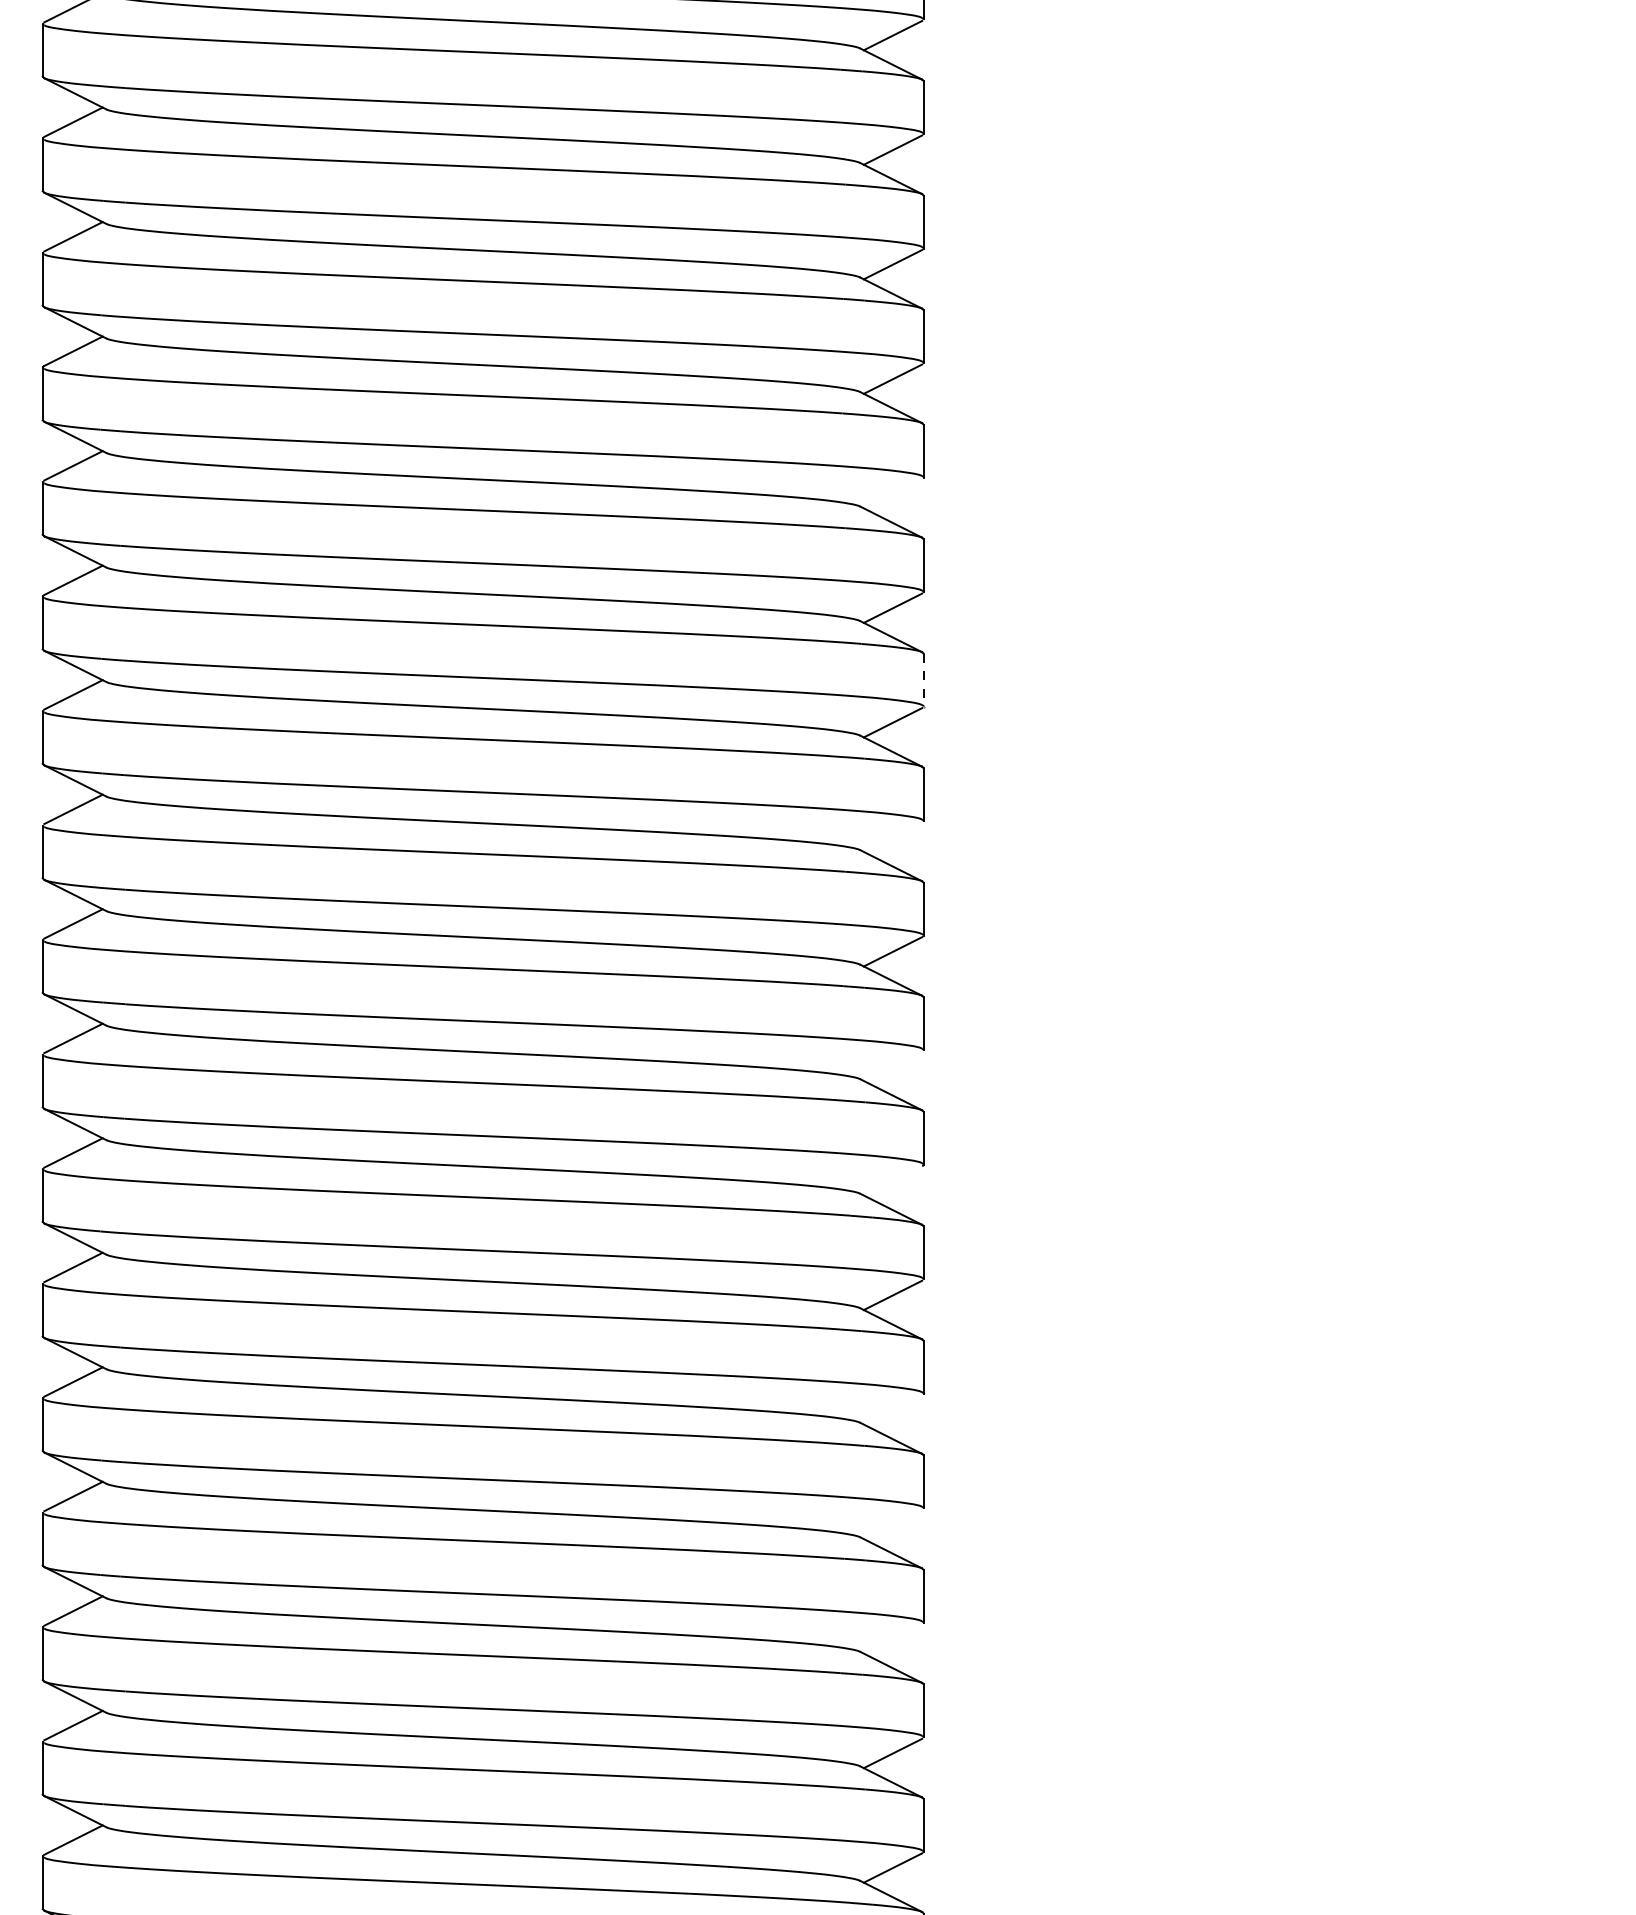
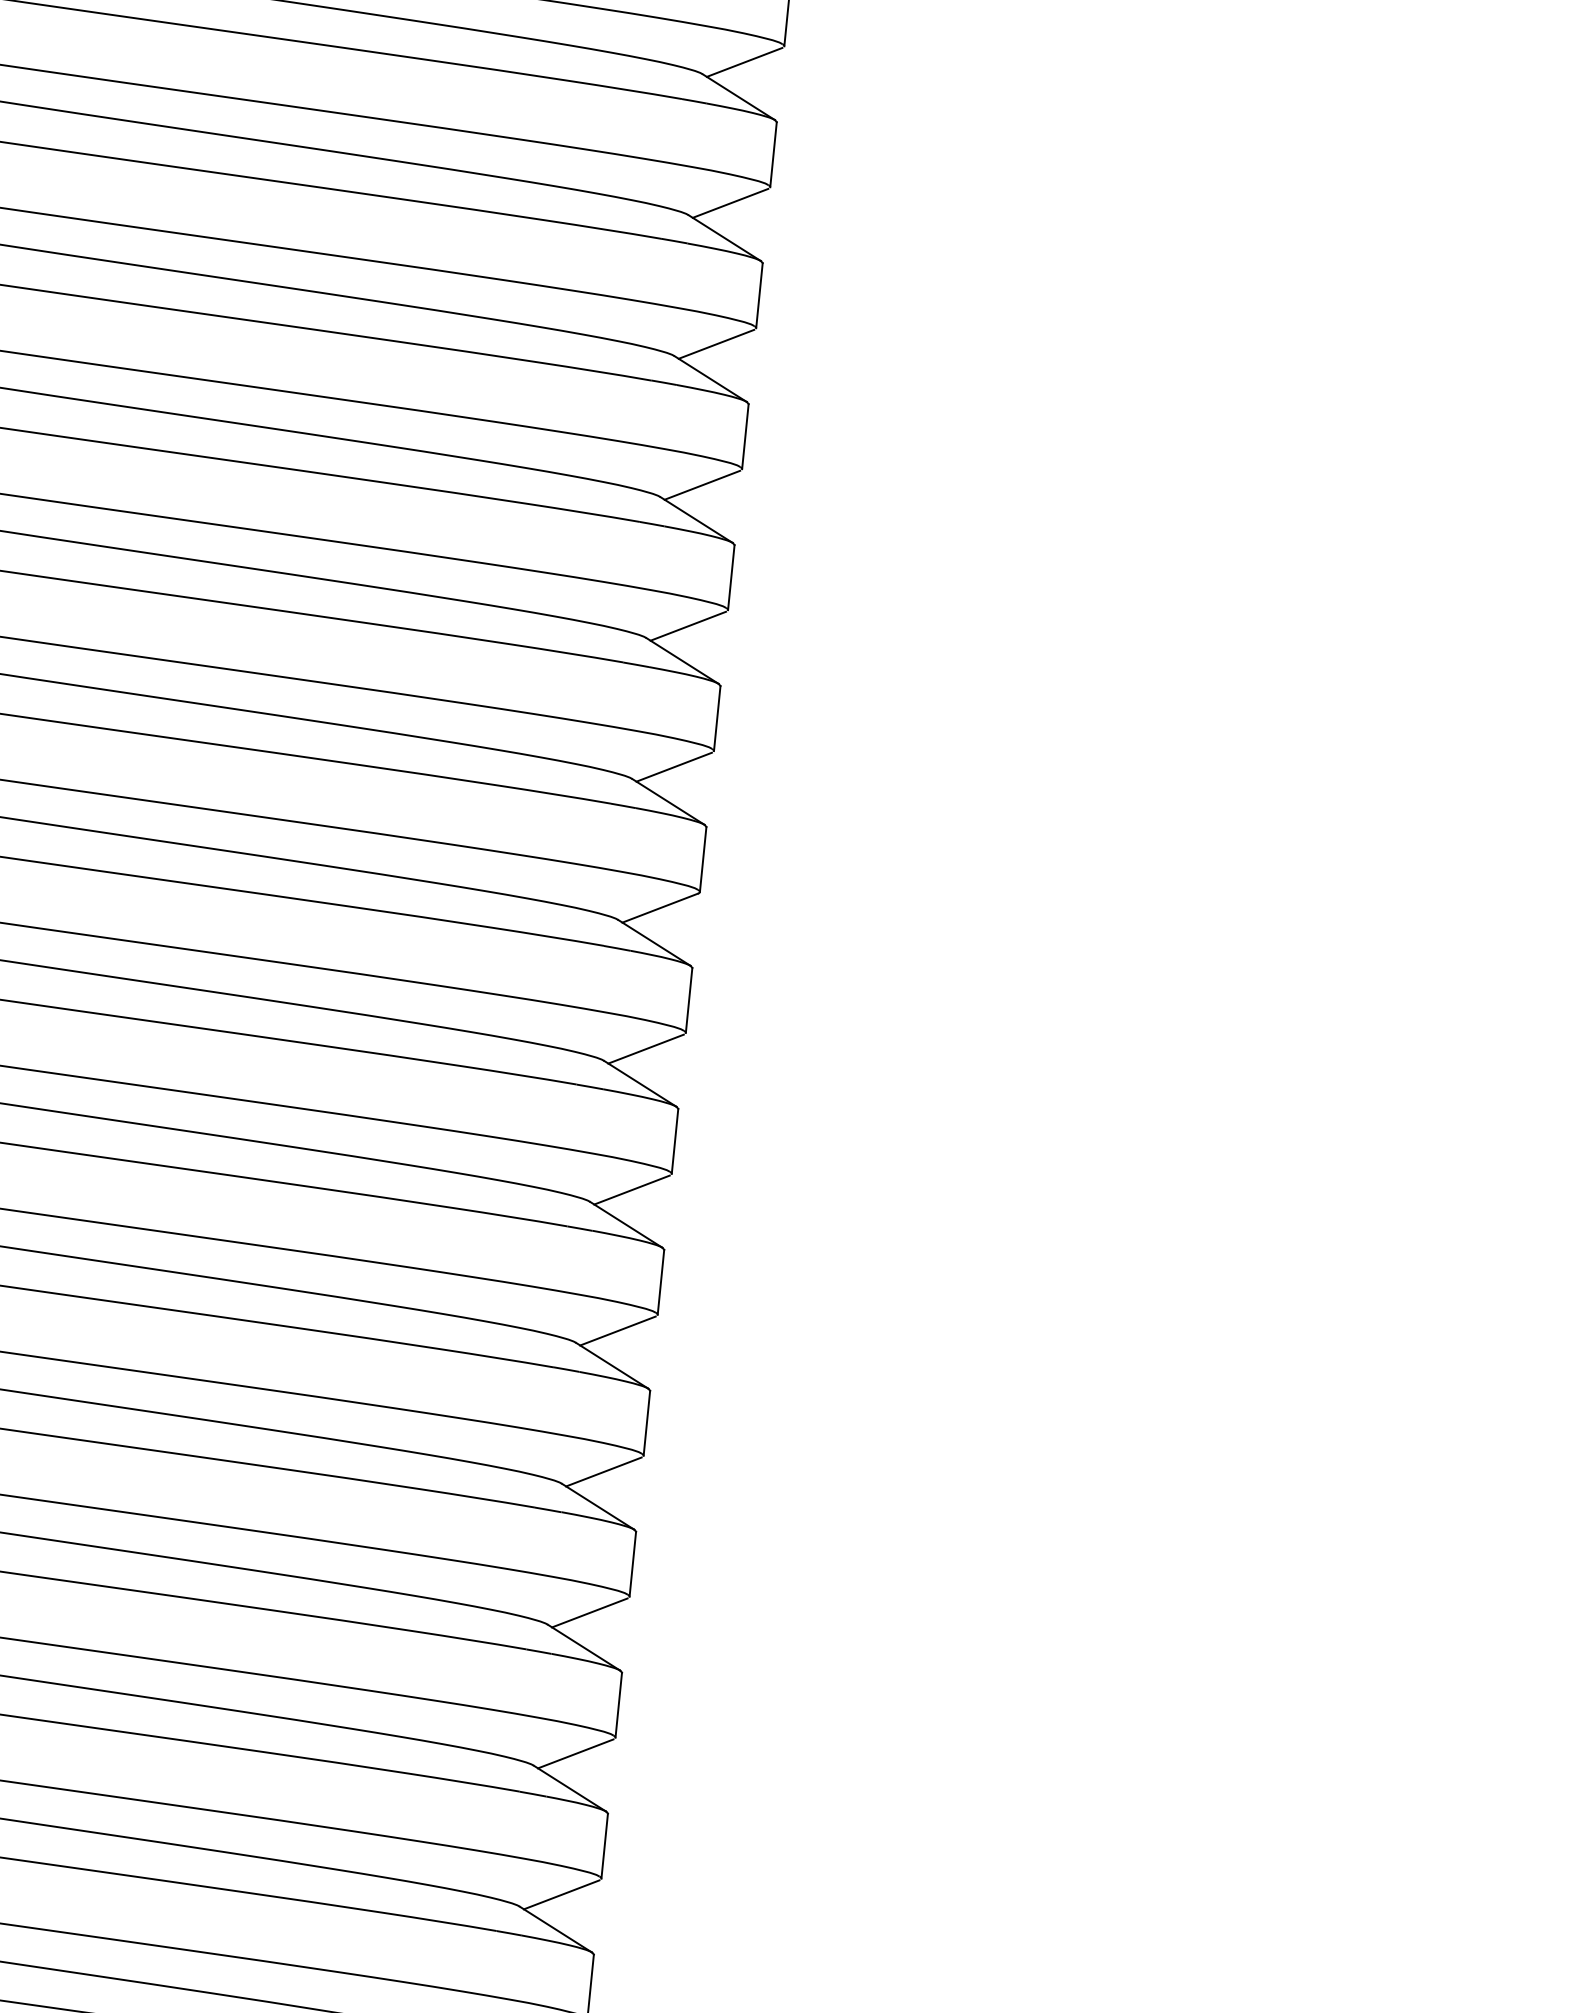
line: (892, 493) -> (743, 62), added
line: (923, 680) -> (759, 296), dashed -> solid
line: (892, 836) -> (701, 484), added
line: (892, 1066) -> (673, 767), added
line: (892, 1180) -> (659, 907), added
line: (892, 1409) -> (631, 1189), added
line: (892, 1524) -> (617, 1331), added
line: (892, 1638) -> (603, 1471), added

